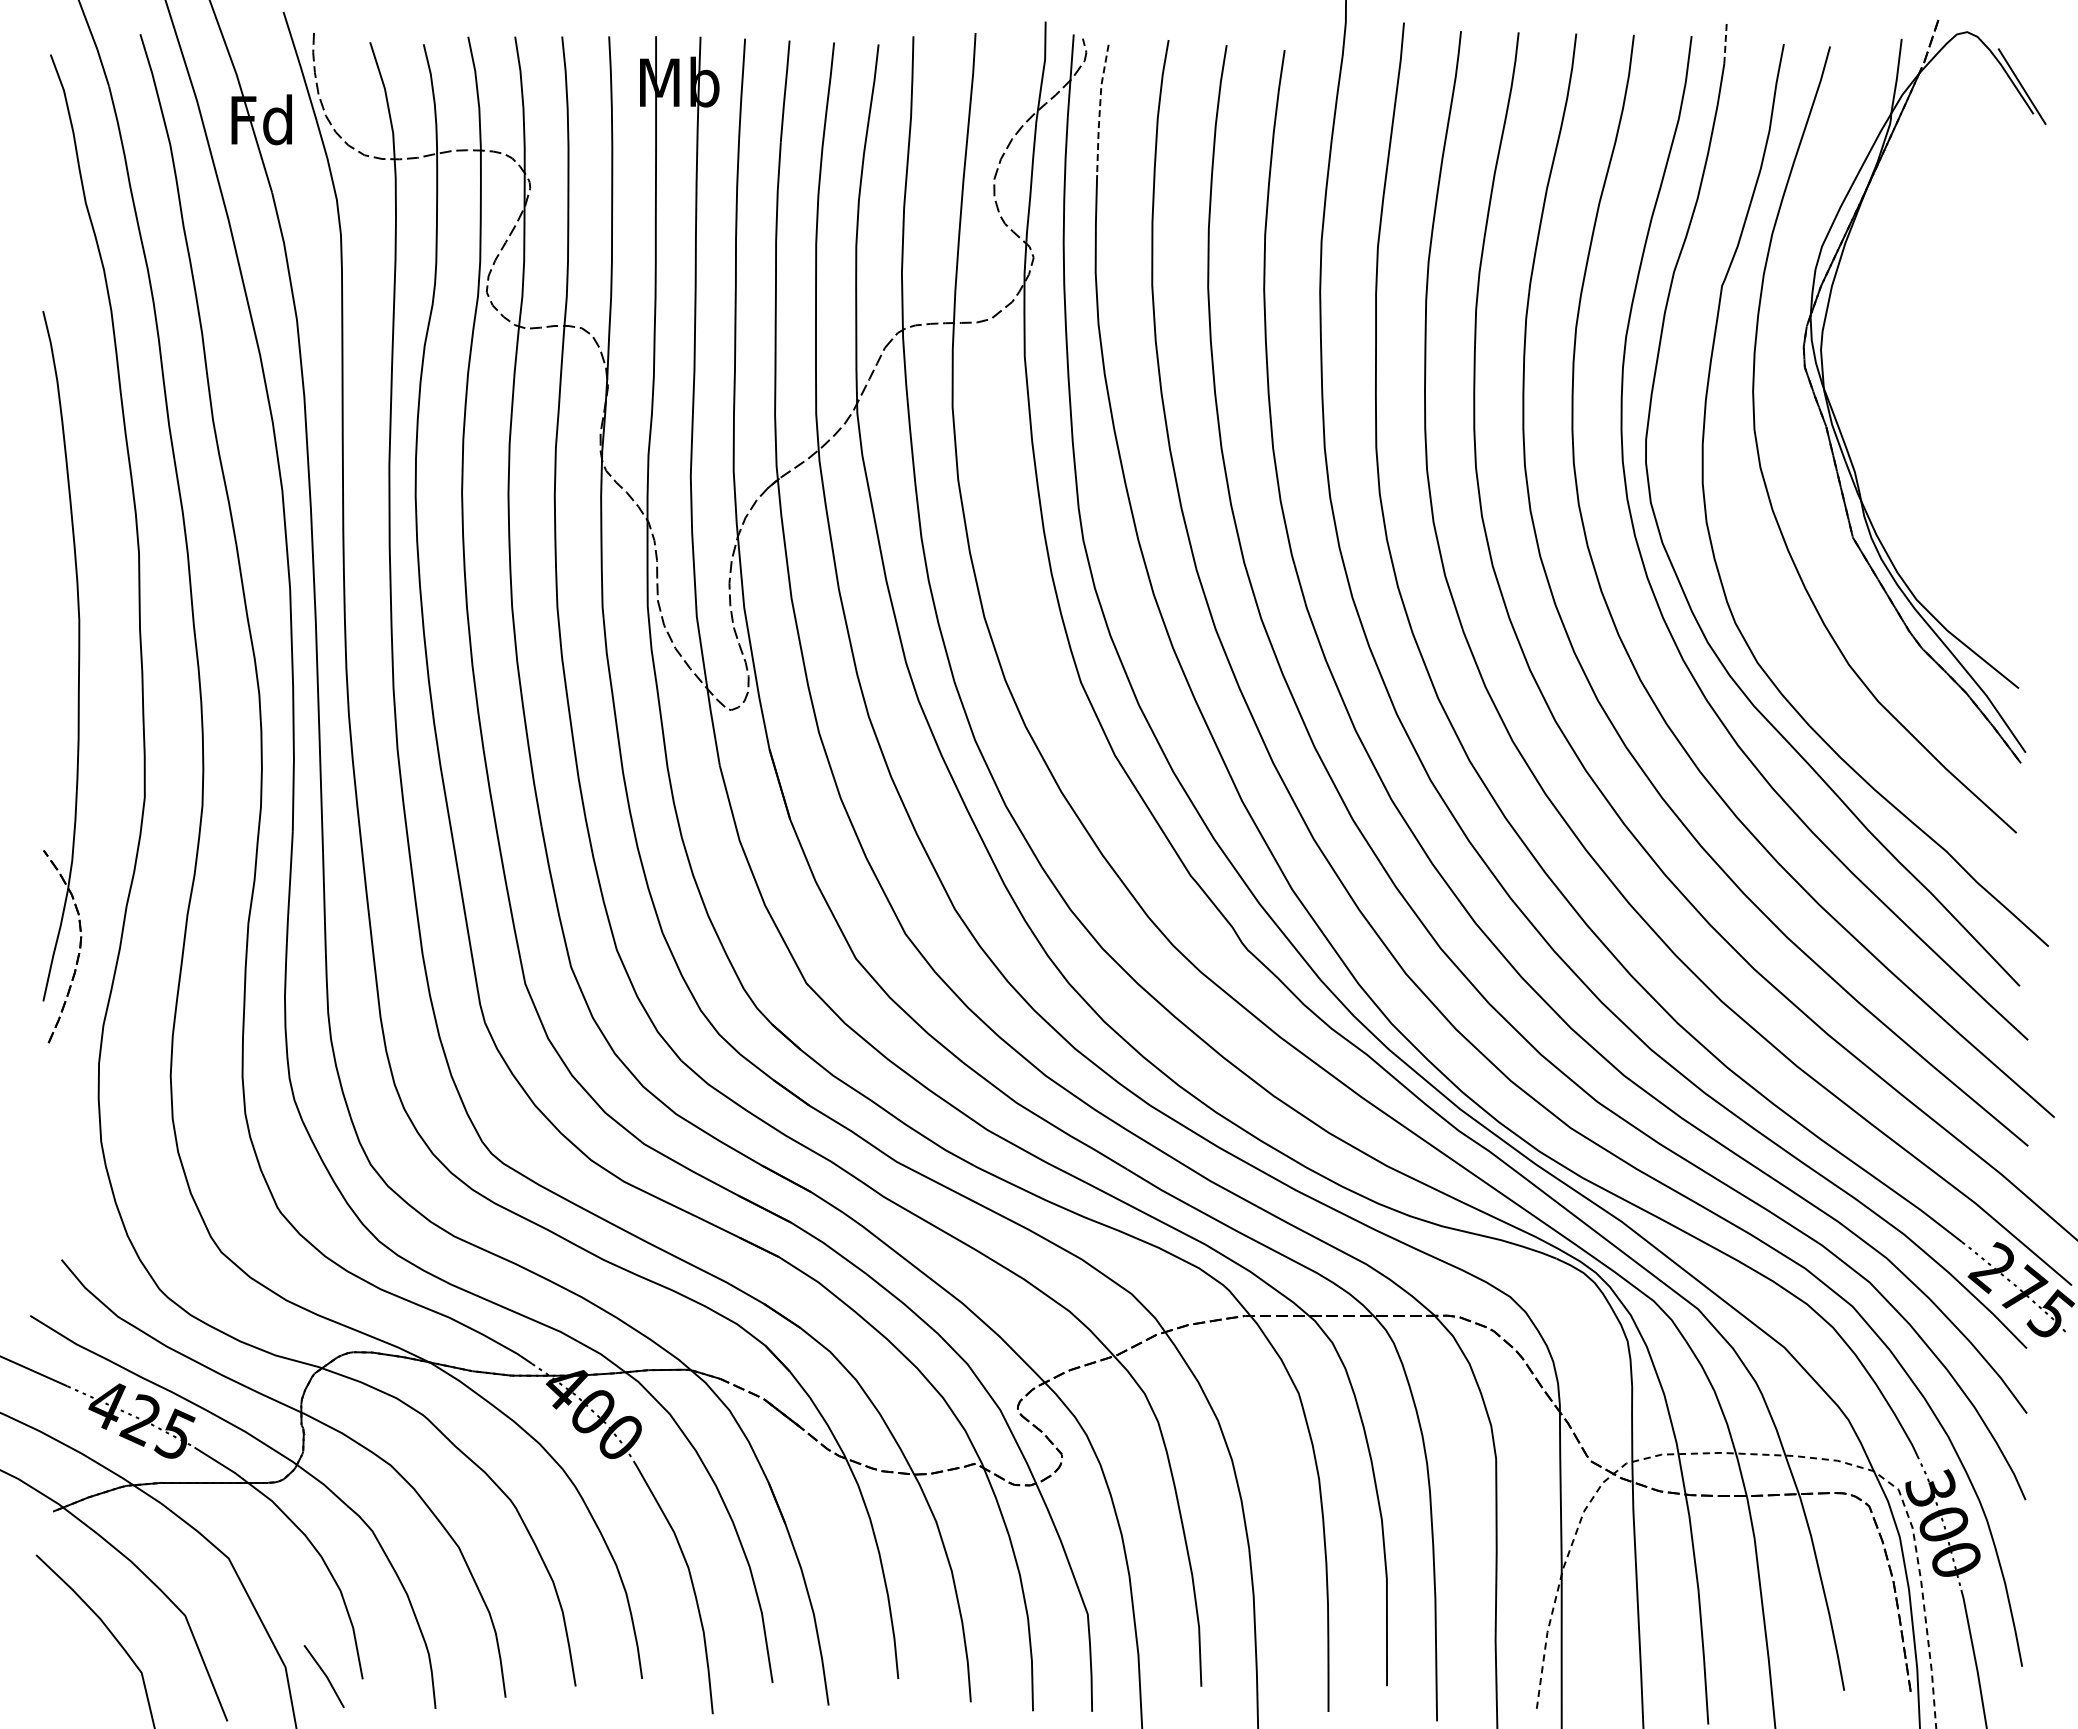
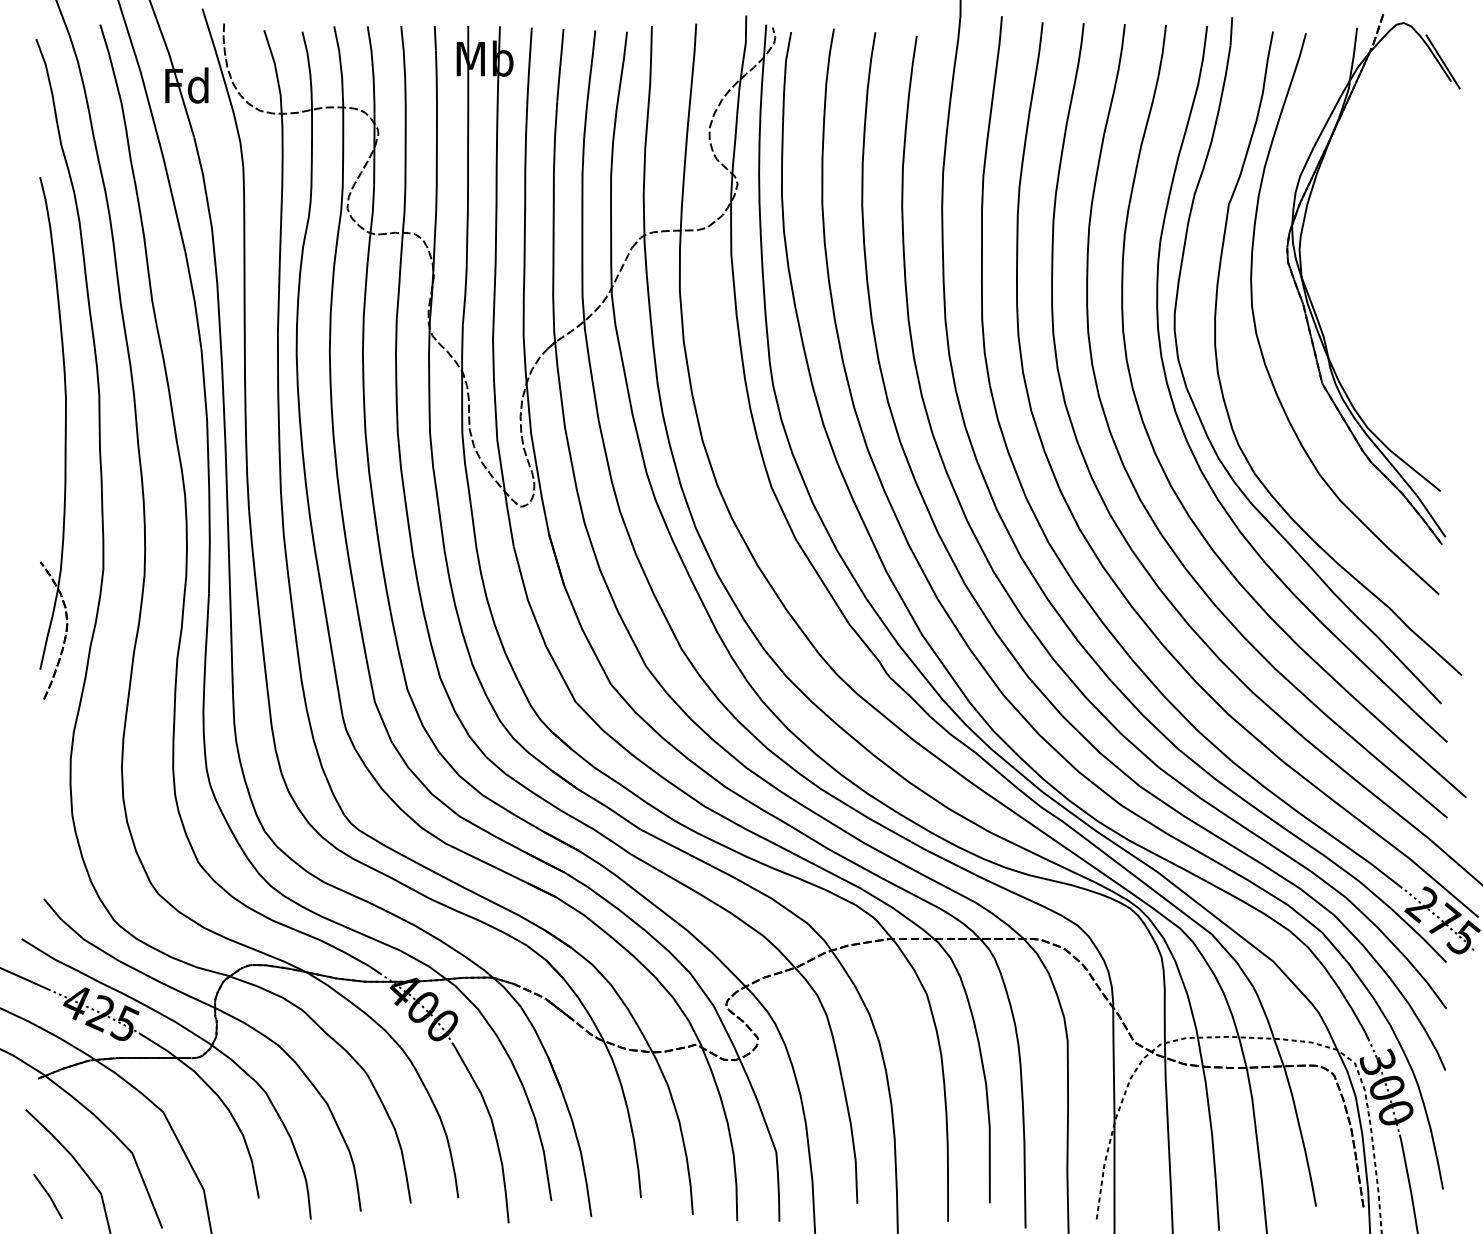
line: (1725, 43) -> (1231, 31), dashed -> solid
line: (1099, 109) -> (784, 78), dashed -> solid
part: (78, 676) -> (65, 437), moved
line: (324, 1675) -> (48, 1195), moved

